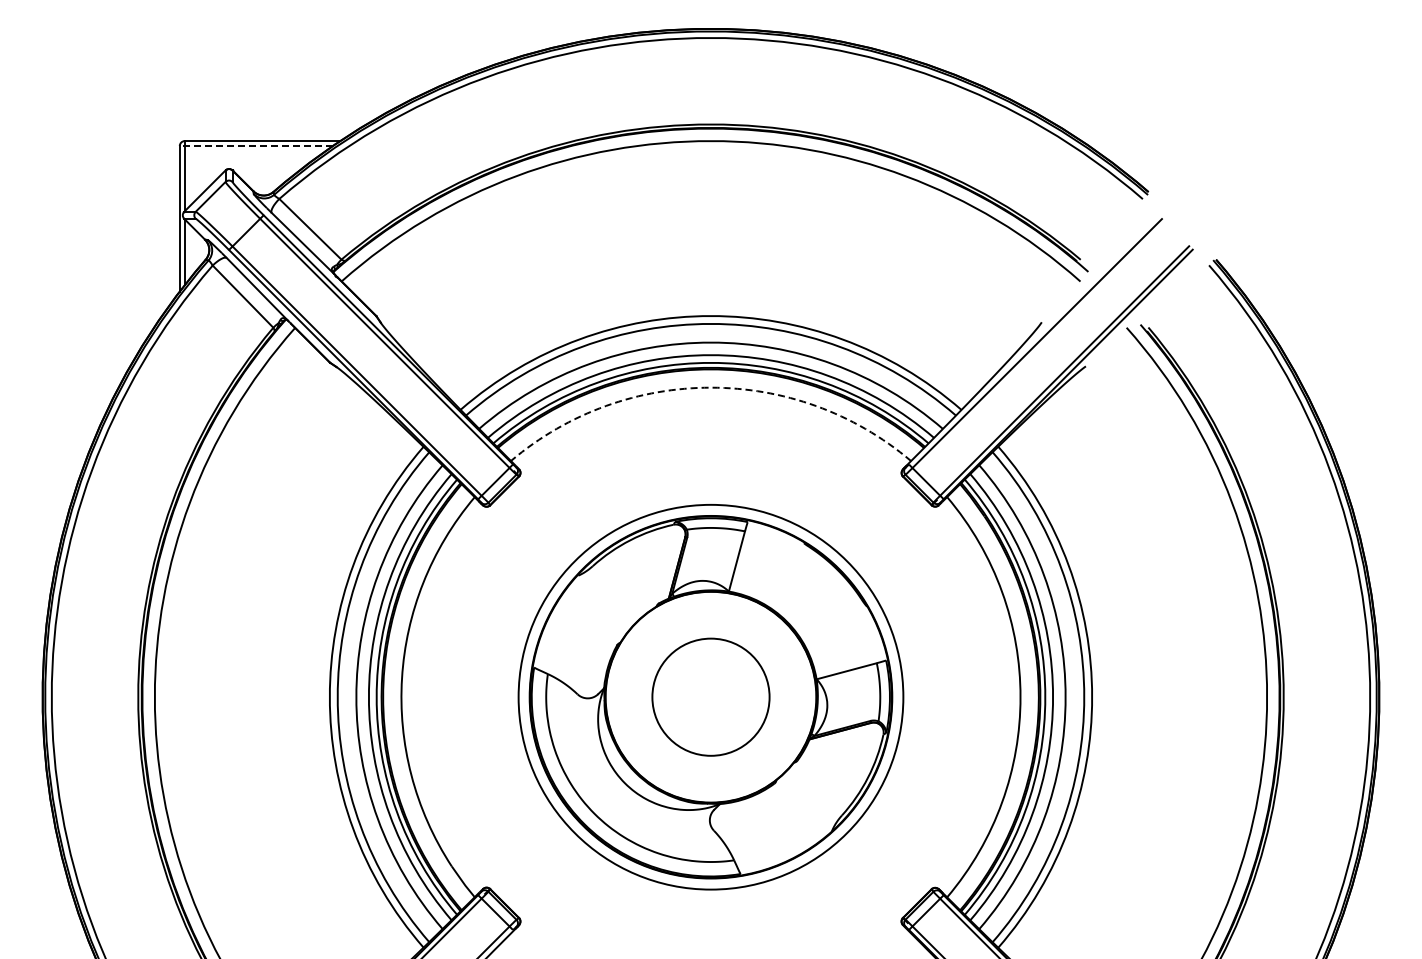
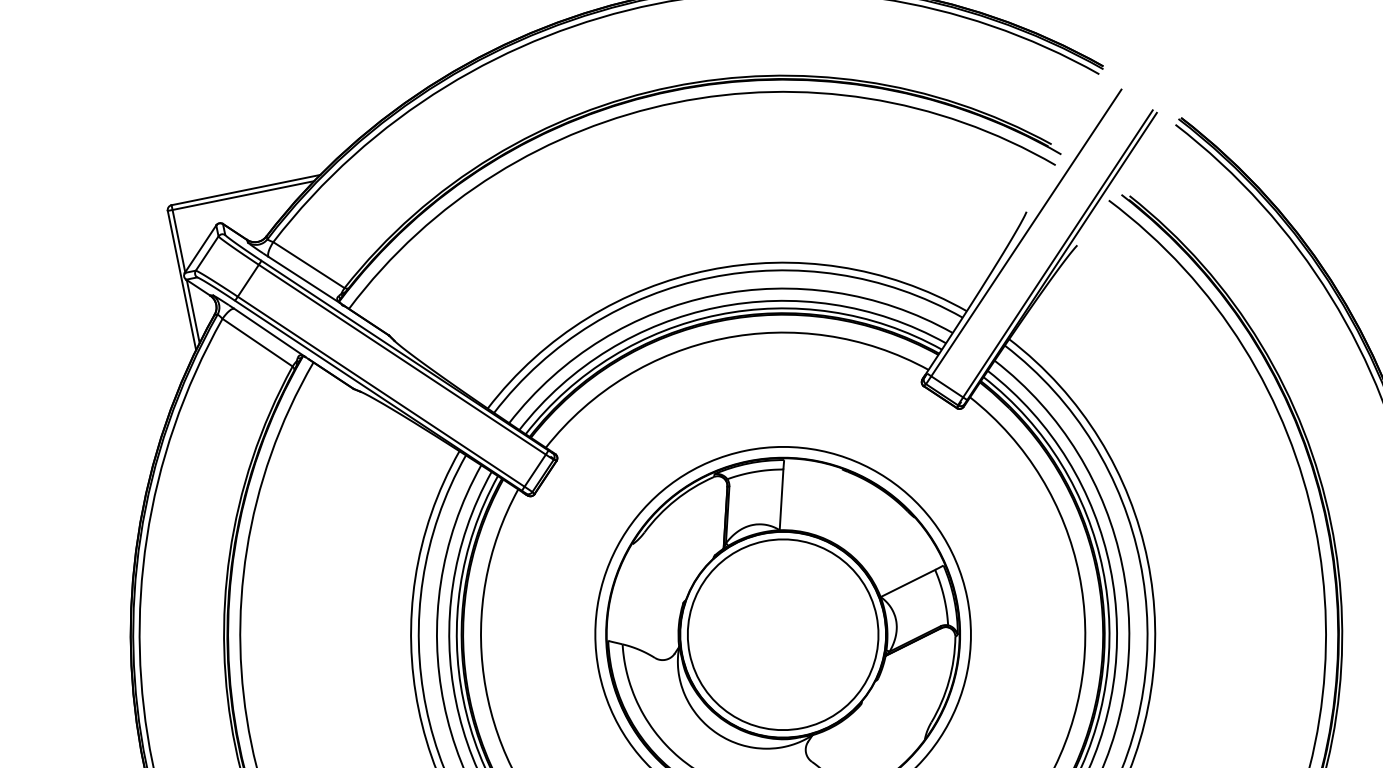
line: (256, 146) -> (241, 196), dashed -> solid
arc: (711, 387) -> (723, 338), dashed -> solid
circle: (710, 696) -> (782, 634), size x1.67

